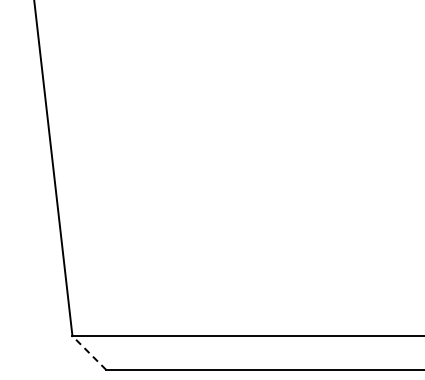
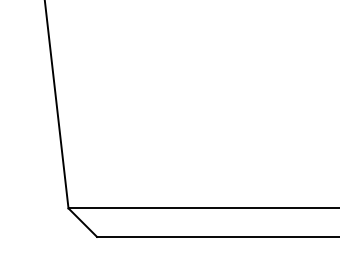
line: (89, 353) -> (82, 223), dashed -> solid

